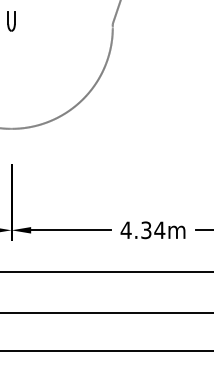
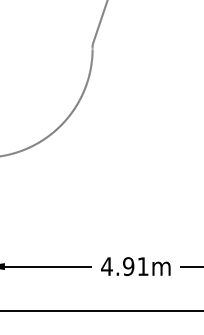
text: (153, 229) -> (136, 265), 4.34m -> 4.91m

